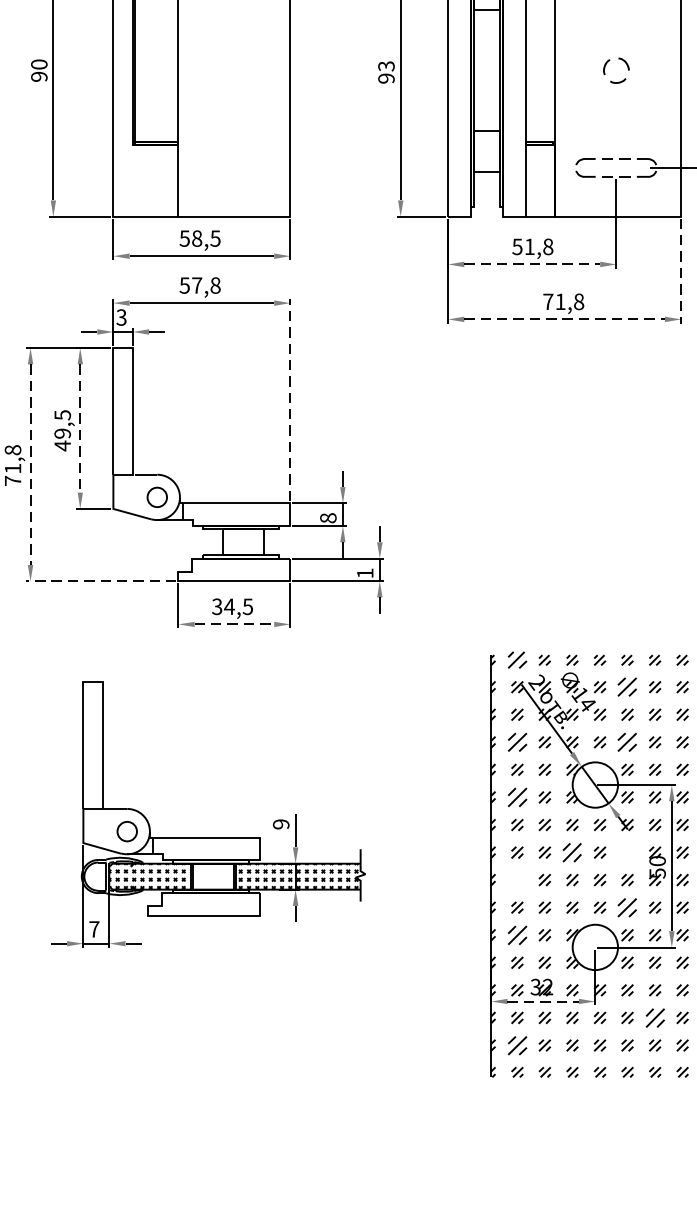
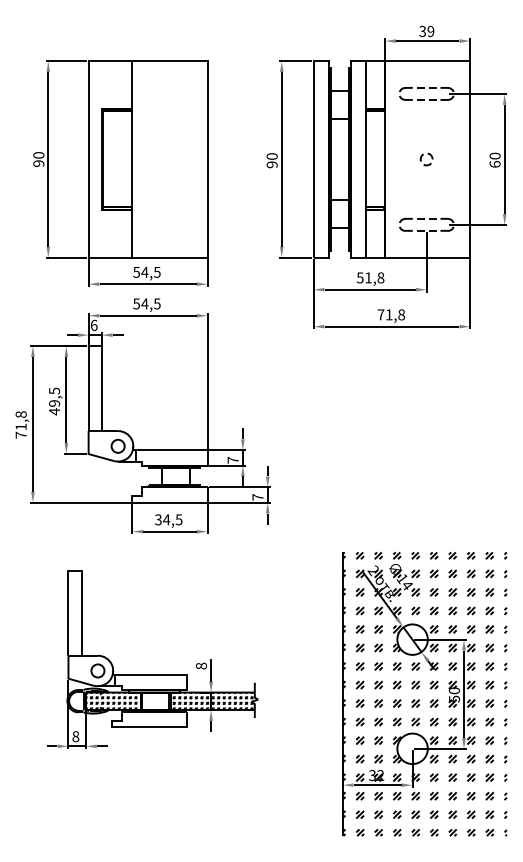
text: (385, 66) -> (271, 156), 93 -> 90
part: (616, 70) -> (426, 159), size x0.71
text: (196, 237) -> (144, 271), 58,5 -> 54,5
line: (532, 264) -> (370, 289), dashed -> solid
line: (681, 271) -> (470, 294), dashed -> solid
text: (205, 284) -> (150, 303), 57,8 -> 54,5
text: (120, 316) -> (93, 324), 3 -> 6
line: (565, 319) -> (392, 326), dashed -> solid
line: (290, 399) -> (207, 380), dashed -> solid
line: (80, 429) -> (66, 400), dashed -> solid
line: (29, 464) -> (32, 424), dashed -> solid
text: (327, 518) -> (232, 460), 8 -> 7
text: (364, 573) -> (257, 497), 1 -> 7
line: (101, 580) -> (80, 502), dashed -> solid
line: (235, 624) -> (170, 531), dashed -> solid
part: (516, 659) -> (359, 555), size x0.62
part: (627, 686) -> (434, 573), size x0.62
part: (516, 741) -> (359, 610), size x0.62
part: (627, 741) -> (434, 610), size x0.62
part: (516, 796) -> (359, 647), size x0.62
text: (281, 823) -> (201, 665), 9 -> 8
part: (572, 851) -> (397, 684), size x0.62
part: (627, 851) -> (434, 684), added
part: (516, 880) -> (359, 703), added
part: (627, 906) -> (434, 721), size x0.62
text: (93, 929) -> (75, 736), 7 -> 8
part: (516, 935) -> (359, 740), size x0.62
line: (544, 1002) -> (378, 785), dashed -> solid
part: (654, 1016) -> (452, 795), size x0.62
part: (516, 1045) -> (359, 814), size x0.62

